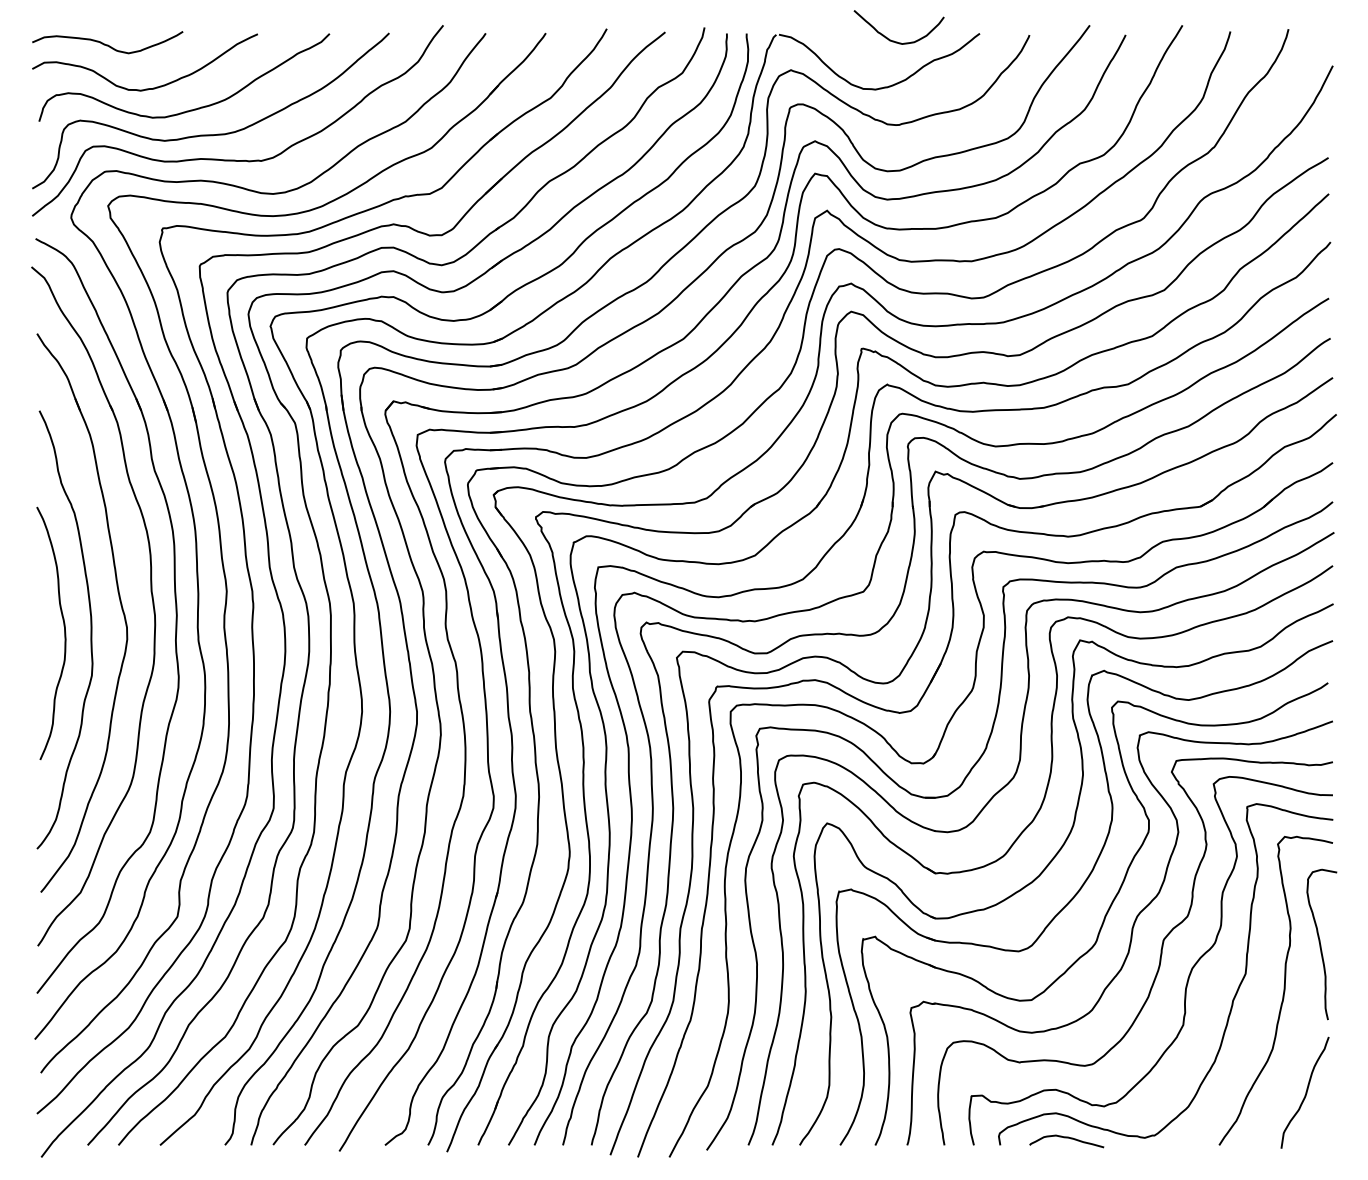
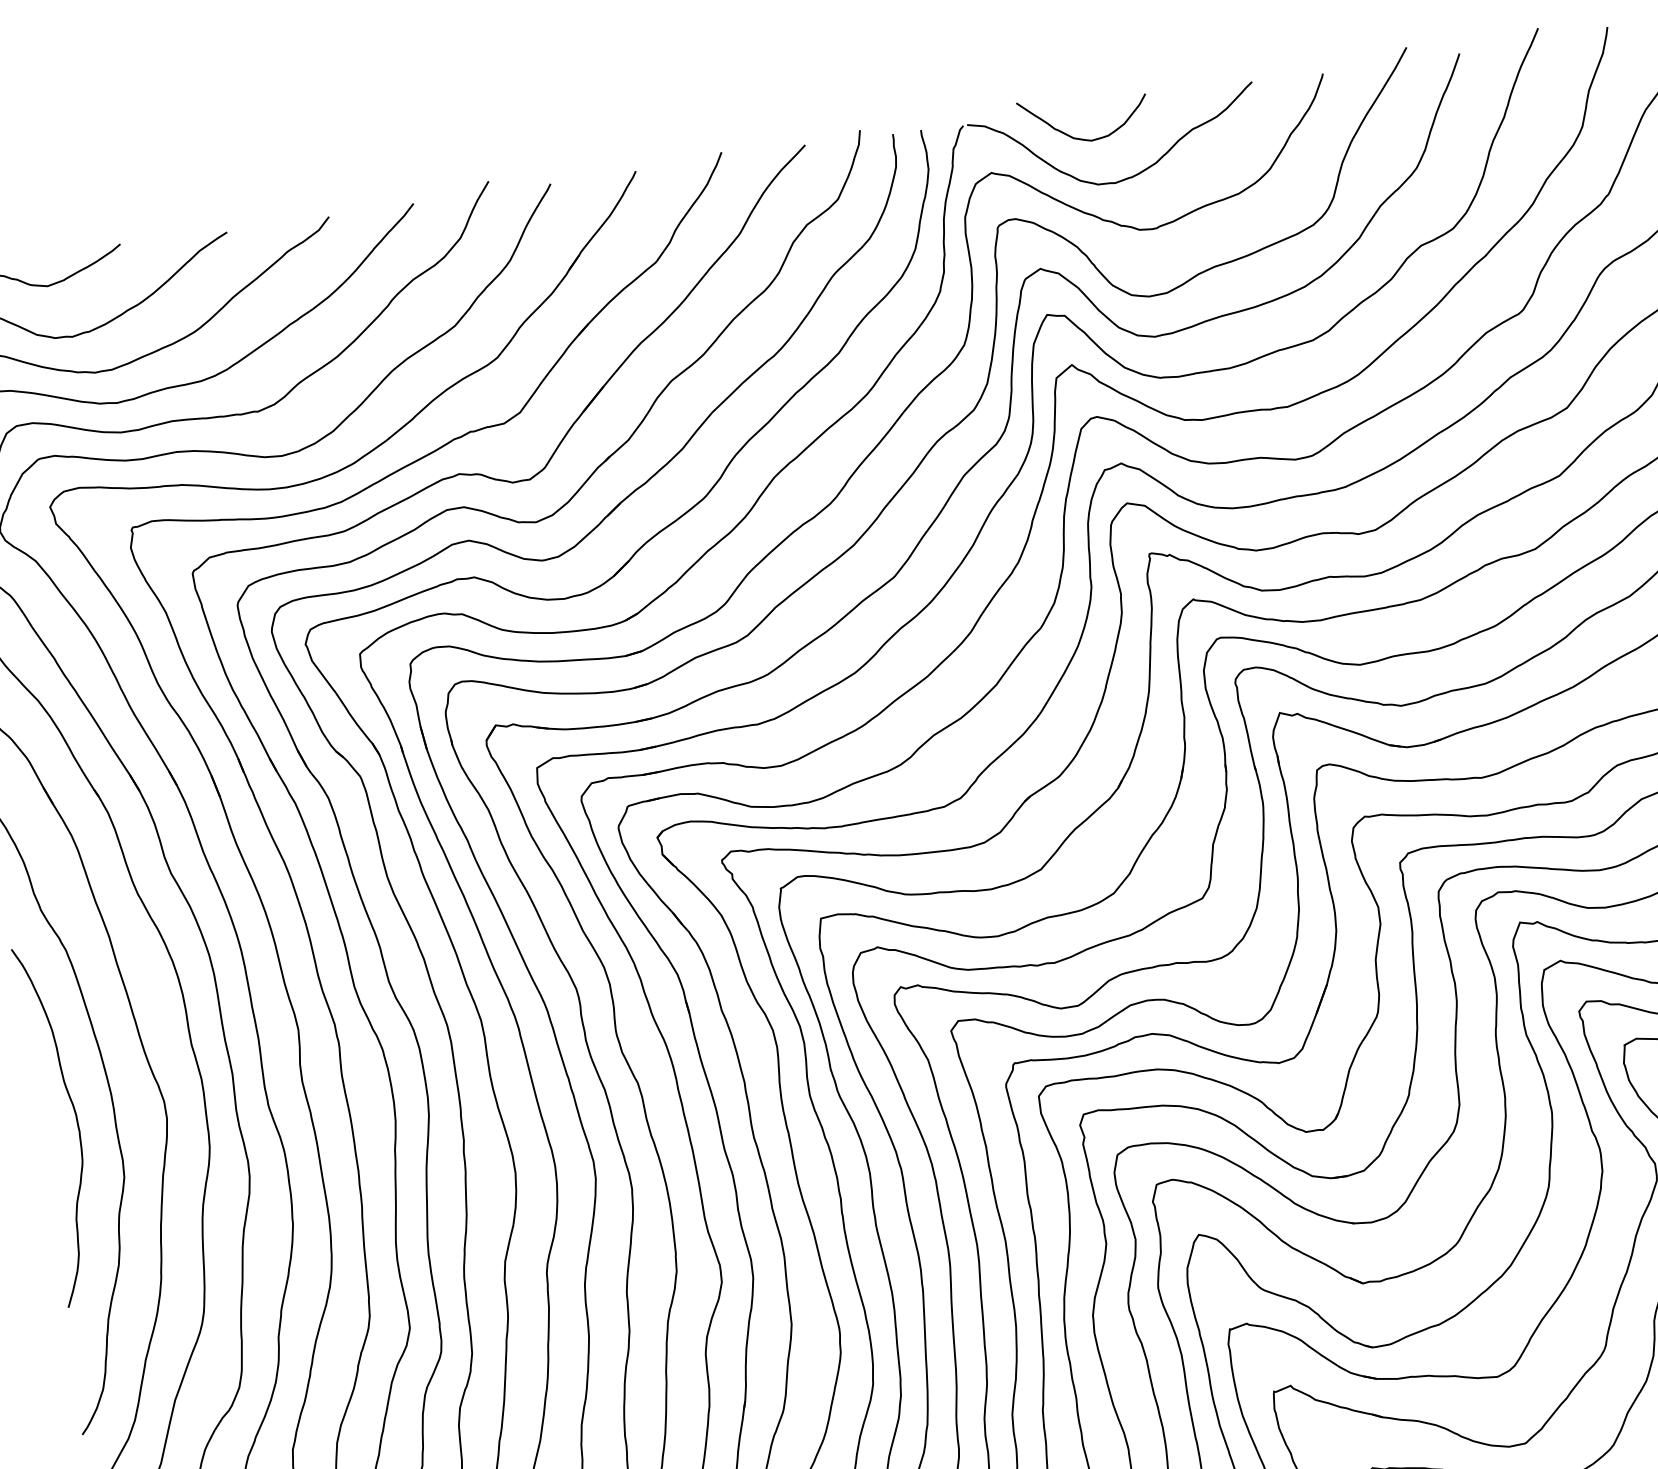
curve: (894, 40) -> (1079, 137), moved

